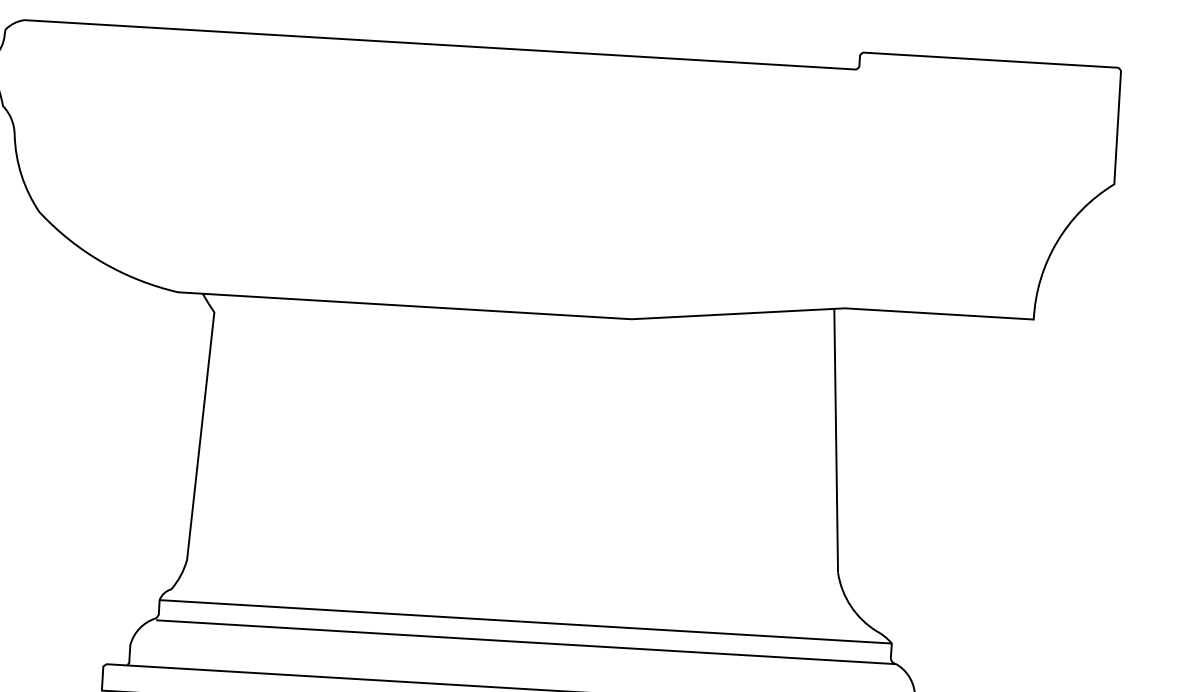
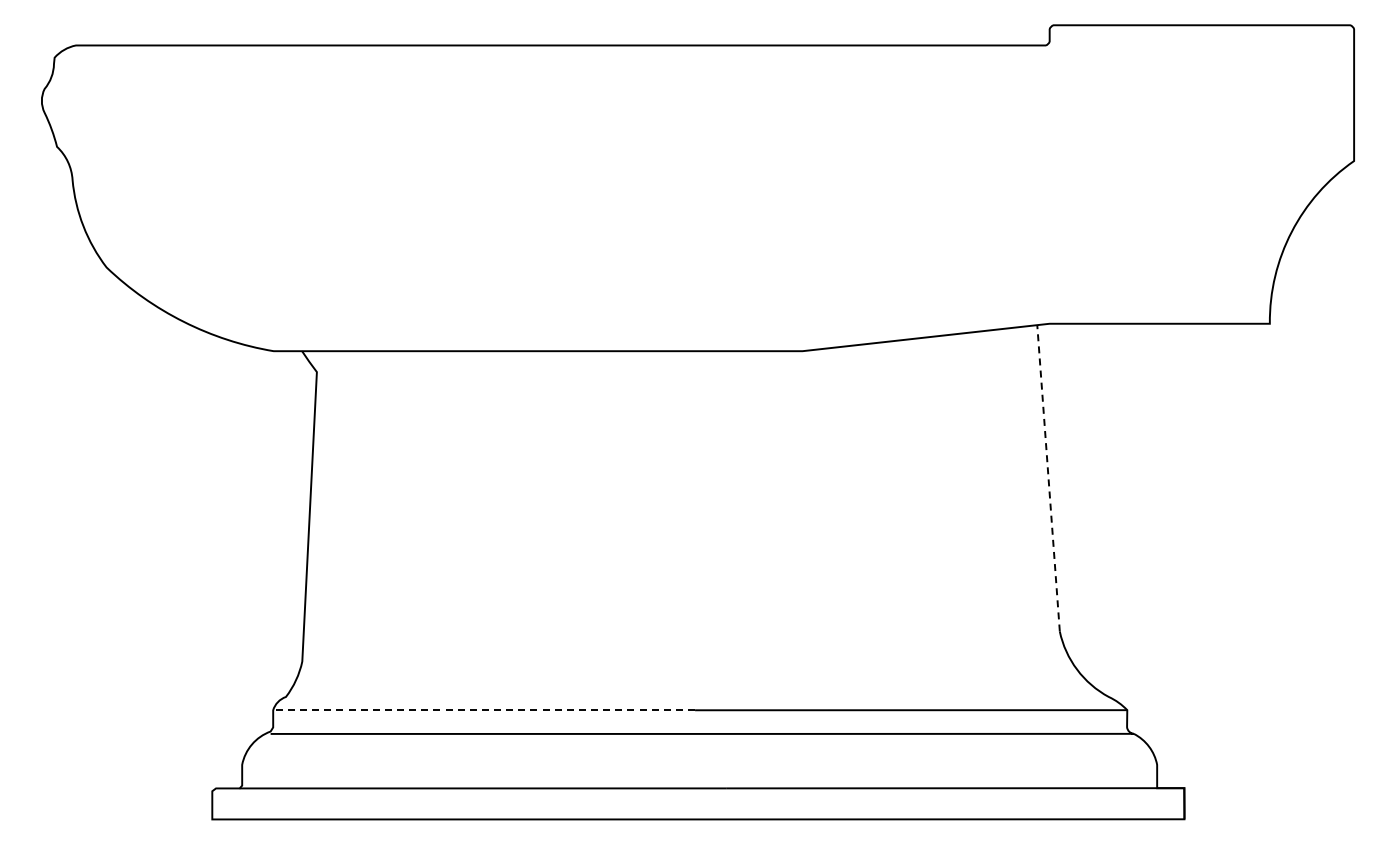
line: (836, 440) -> (1048, 478), solid -> dashed
line: (340, 611) -> (484, 710), solid -> dashed

